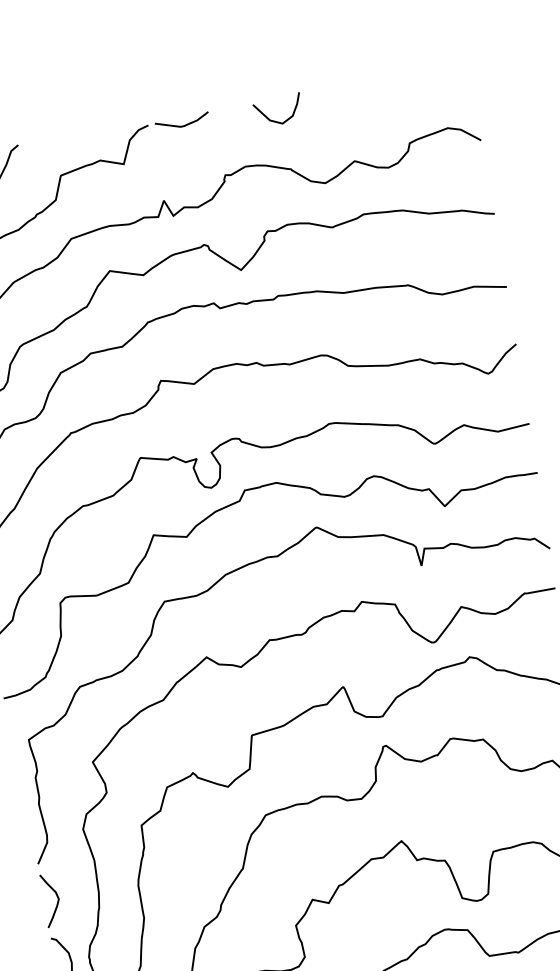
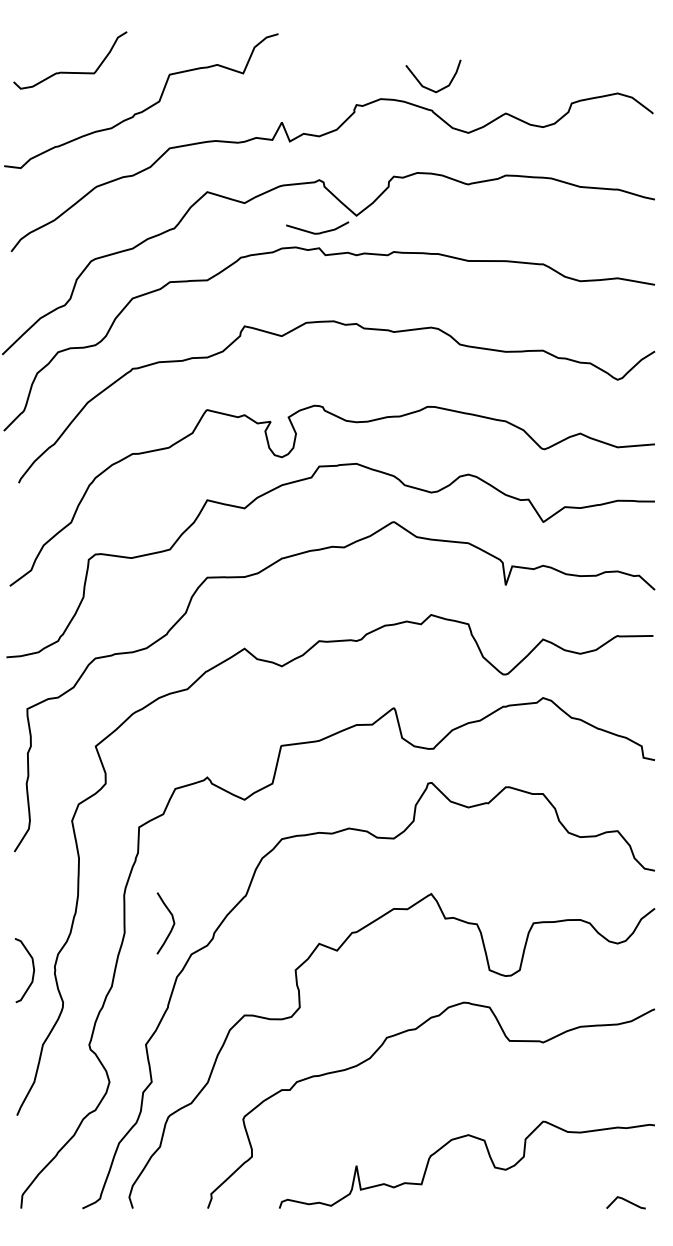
curve: (277, 121) -> (430, 88), moved
curve: (182, 125) -> (317, 232), moved
curve: (56, 903) -> (171, 927), moved

